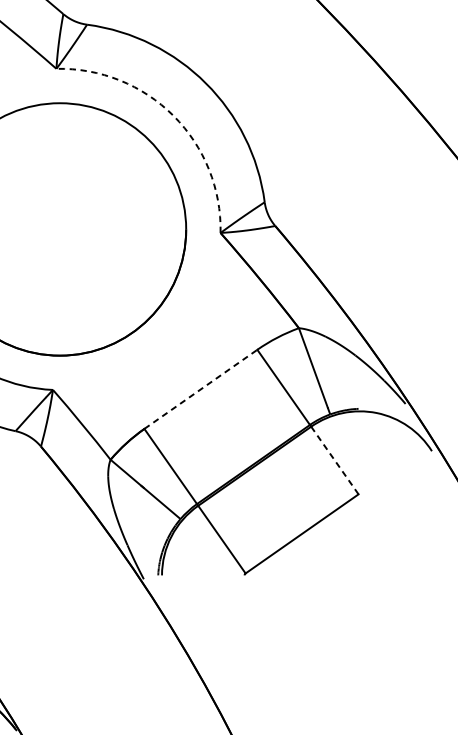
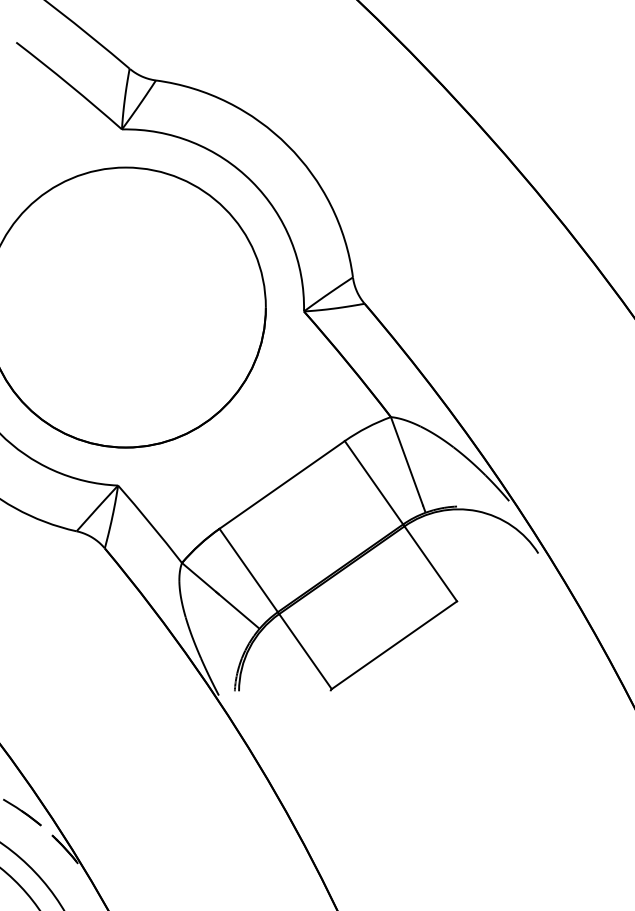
arc: (173, 115) -> (251, 181), dashed -> solid
line: (201, 388) -> (282, 484), dashed -> solid
line: (334, 460) -> (430, 563), dashed -> solid

